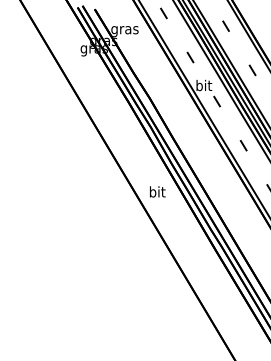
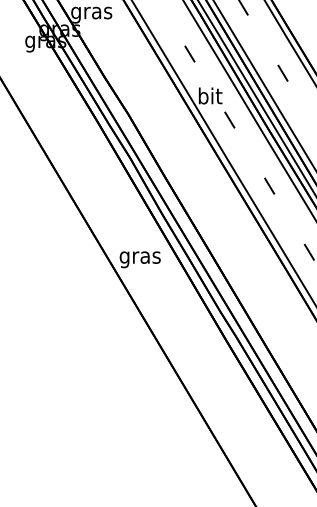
text: (156, 193) -> (138, 257), bit -> gras

